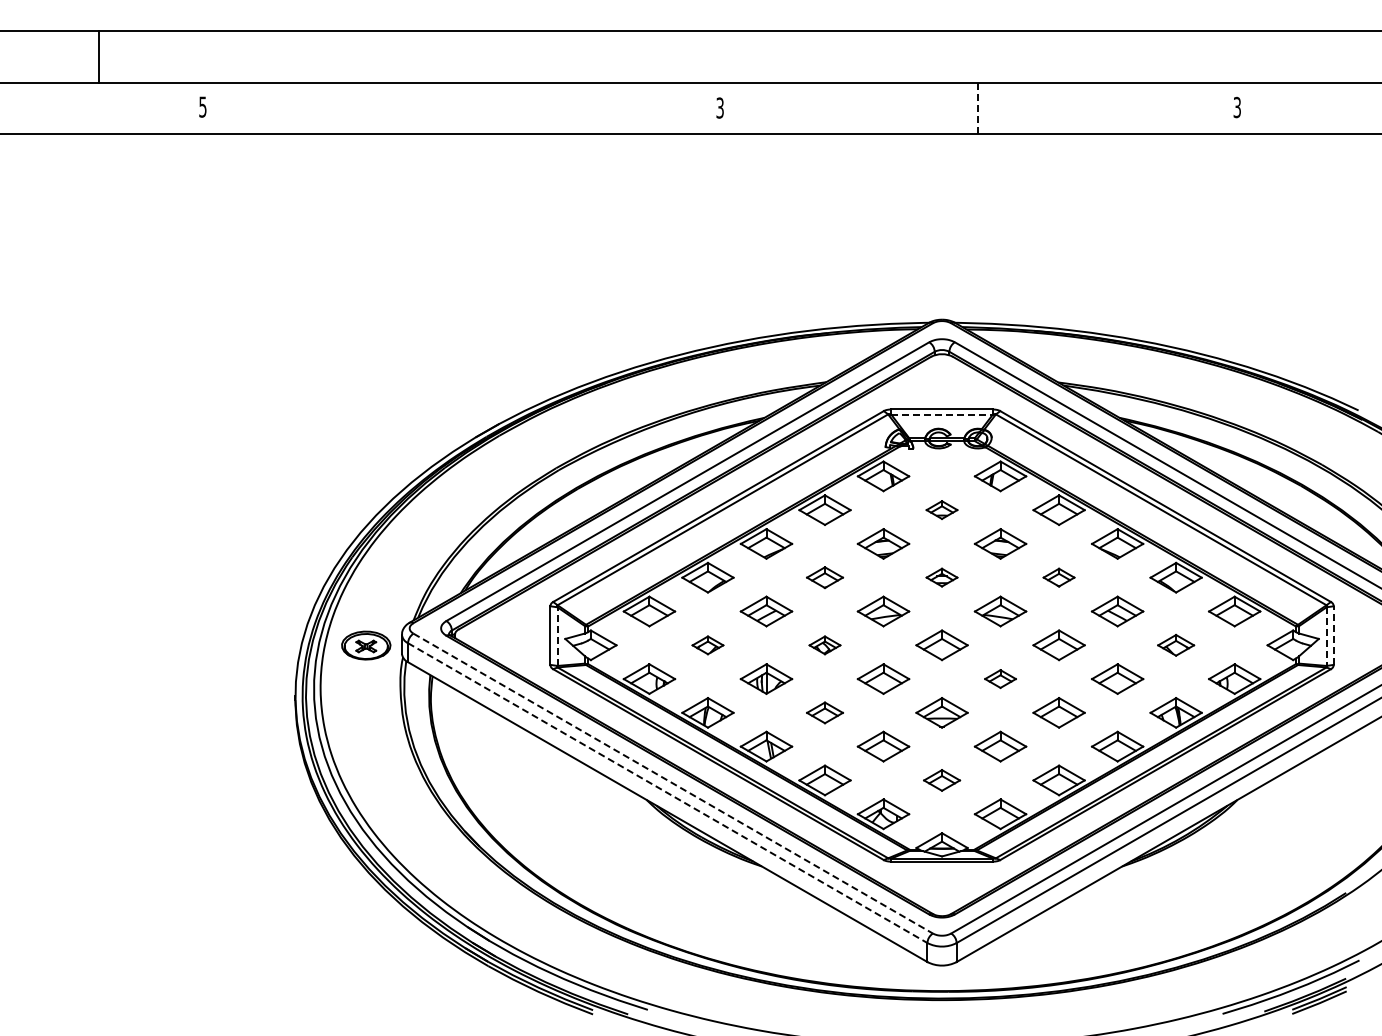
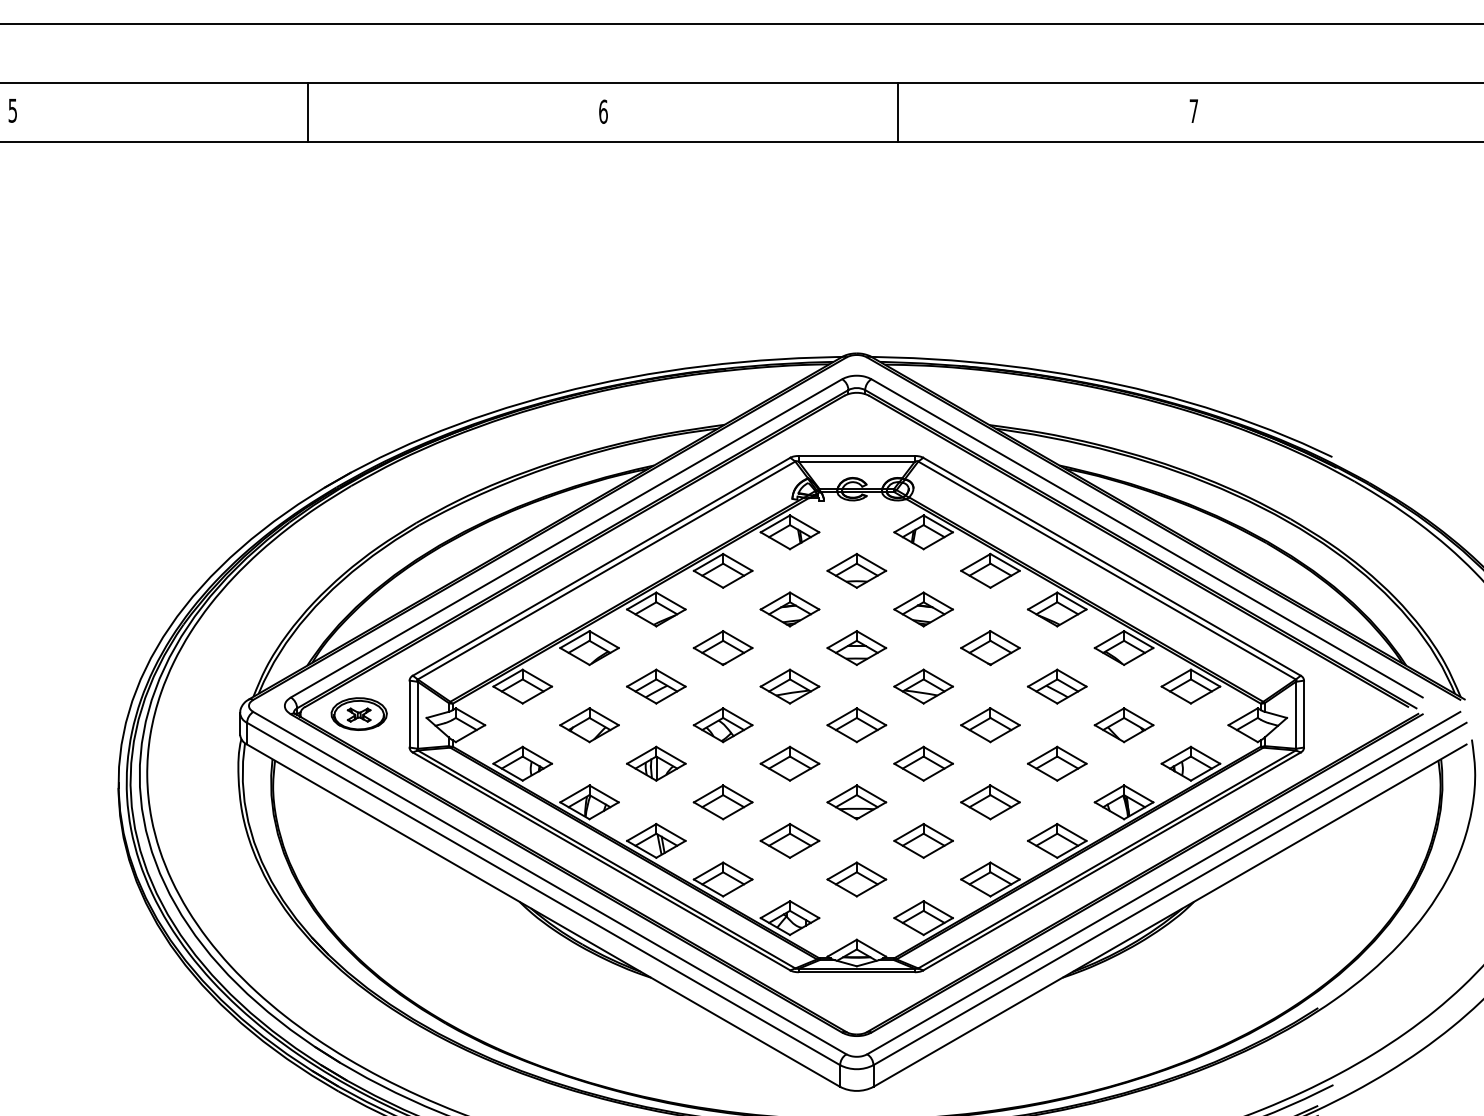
text: (720, 107) -> (603, 111), 3 -> 6
text: (1236, 107) -> (1193, 111), 3 -> 7
line: (461, 108) -> (308, 112), added
line: (978, 108) -> (898, 112), dashed -> solid
line: (942, 414) -> (857, 461), dashed -> solid
part: (941, 509) -> (856, 570), size x1.67
part: (824, 577) -> (722, 647), size x1.43
part: (941, 577) -> (856, 647), size x1.67
part: (1058, 577) -> (989, 647), size x1.67
line: (1333, 635) -> (1303, 714), dashed -> solid
line: (557, 636) -> (417, 715), dashed -> solid
line: (1326, 637) -> (1295, 716), dashed -> solid
part: (366, 645) -> (359, 714), moved
part: (707, 645) -> (588, 725), size x1.67
part: (824, 645) -> (722, 725), size x1.67
part: (1175, 645) -> (1123, 725), size x1.43
part: (1000, 678) -> (923, 763), size x1.67
part: (824, 712) -> (722, 801), size x1.43
part: (941, 780) -> (856, 879), size x1.43
line: (673, 783) -> (550, 883), dashed -> solid
line: (667, 793) -> (543, 894), dashed -> solid

